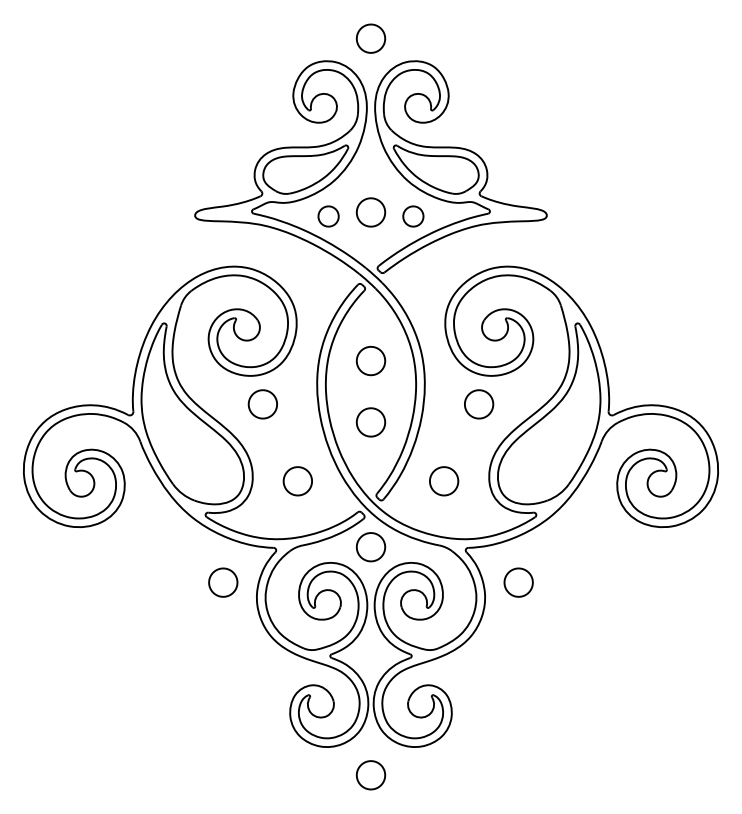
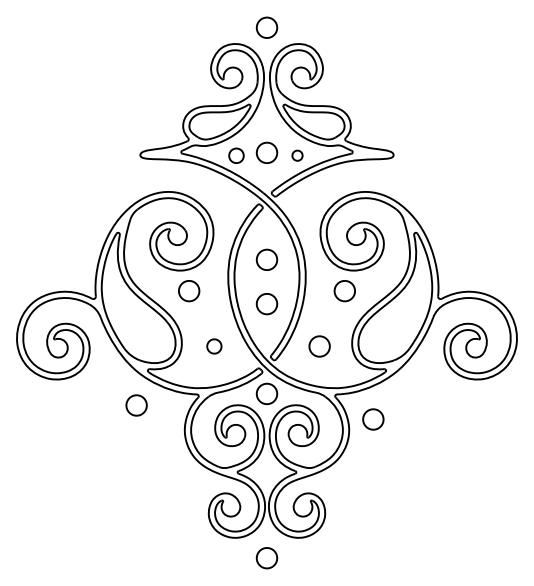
part: (413, 216) -> (297, 155), size x0.7
part: (298, 481) -> (214, 346), size x0.7
part: (223, 582) -> (136, 405), moved

